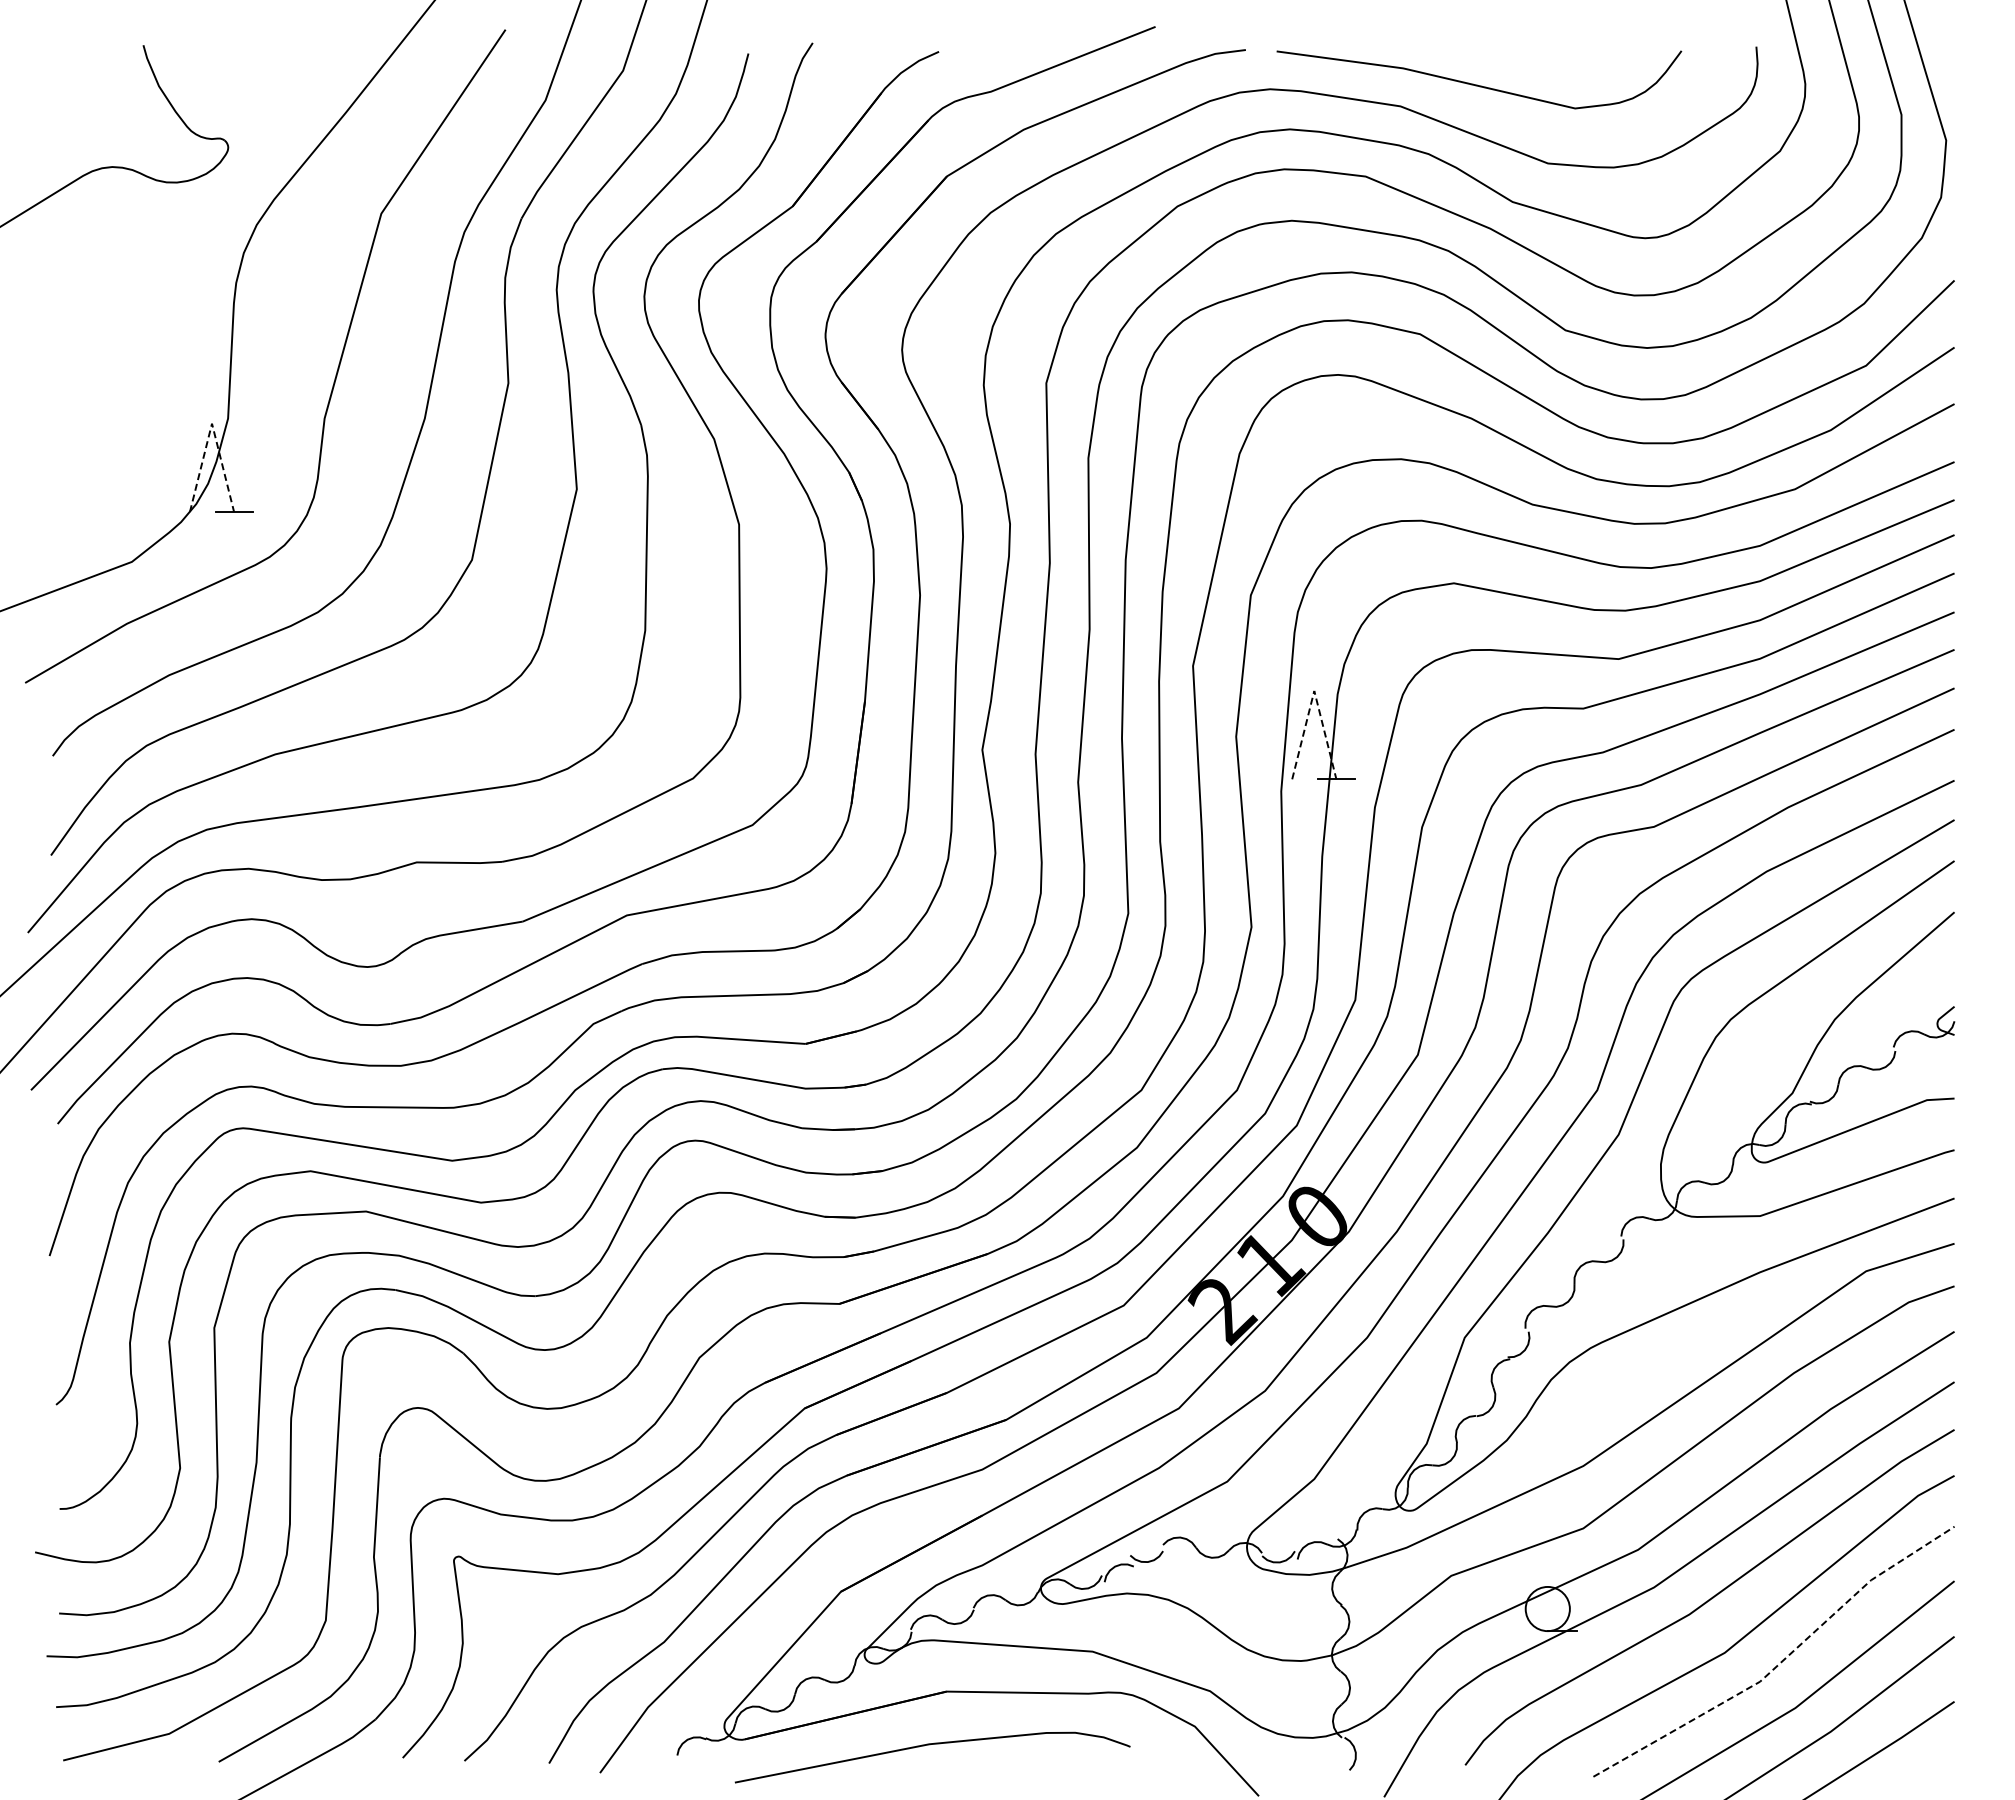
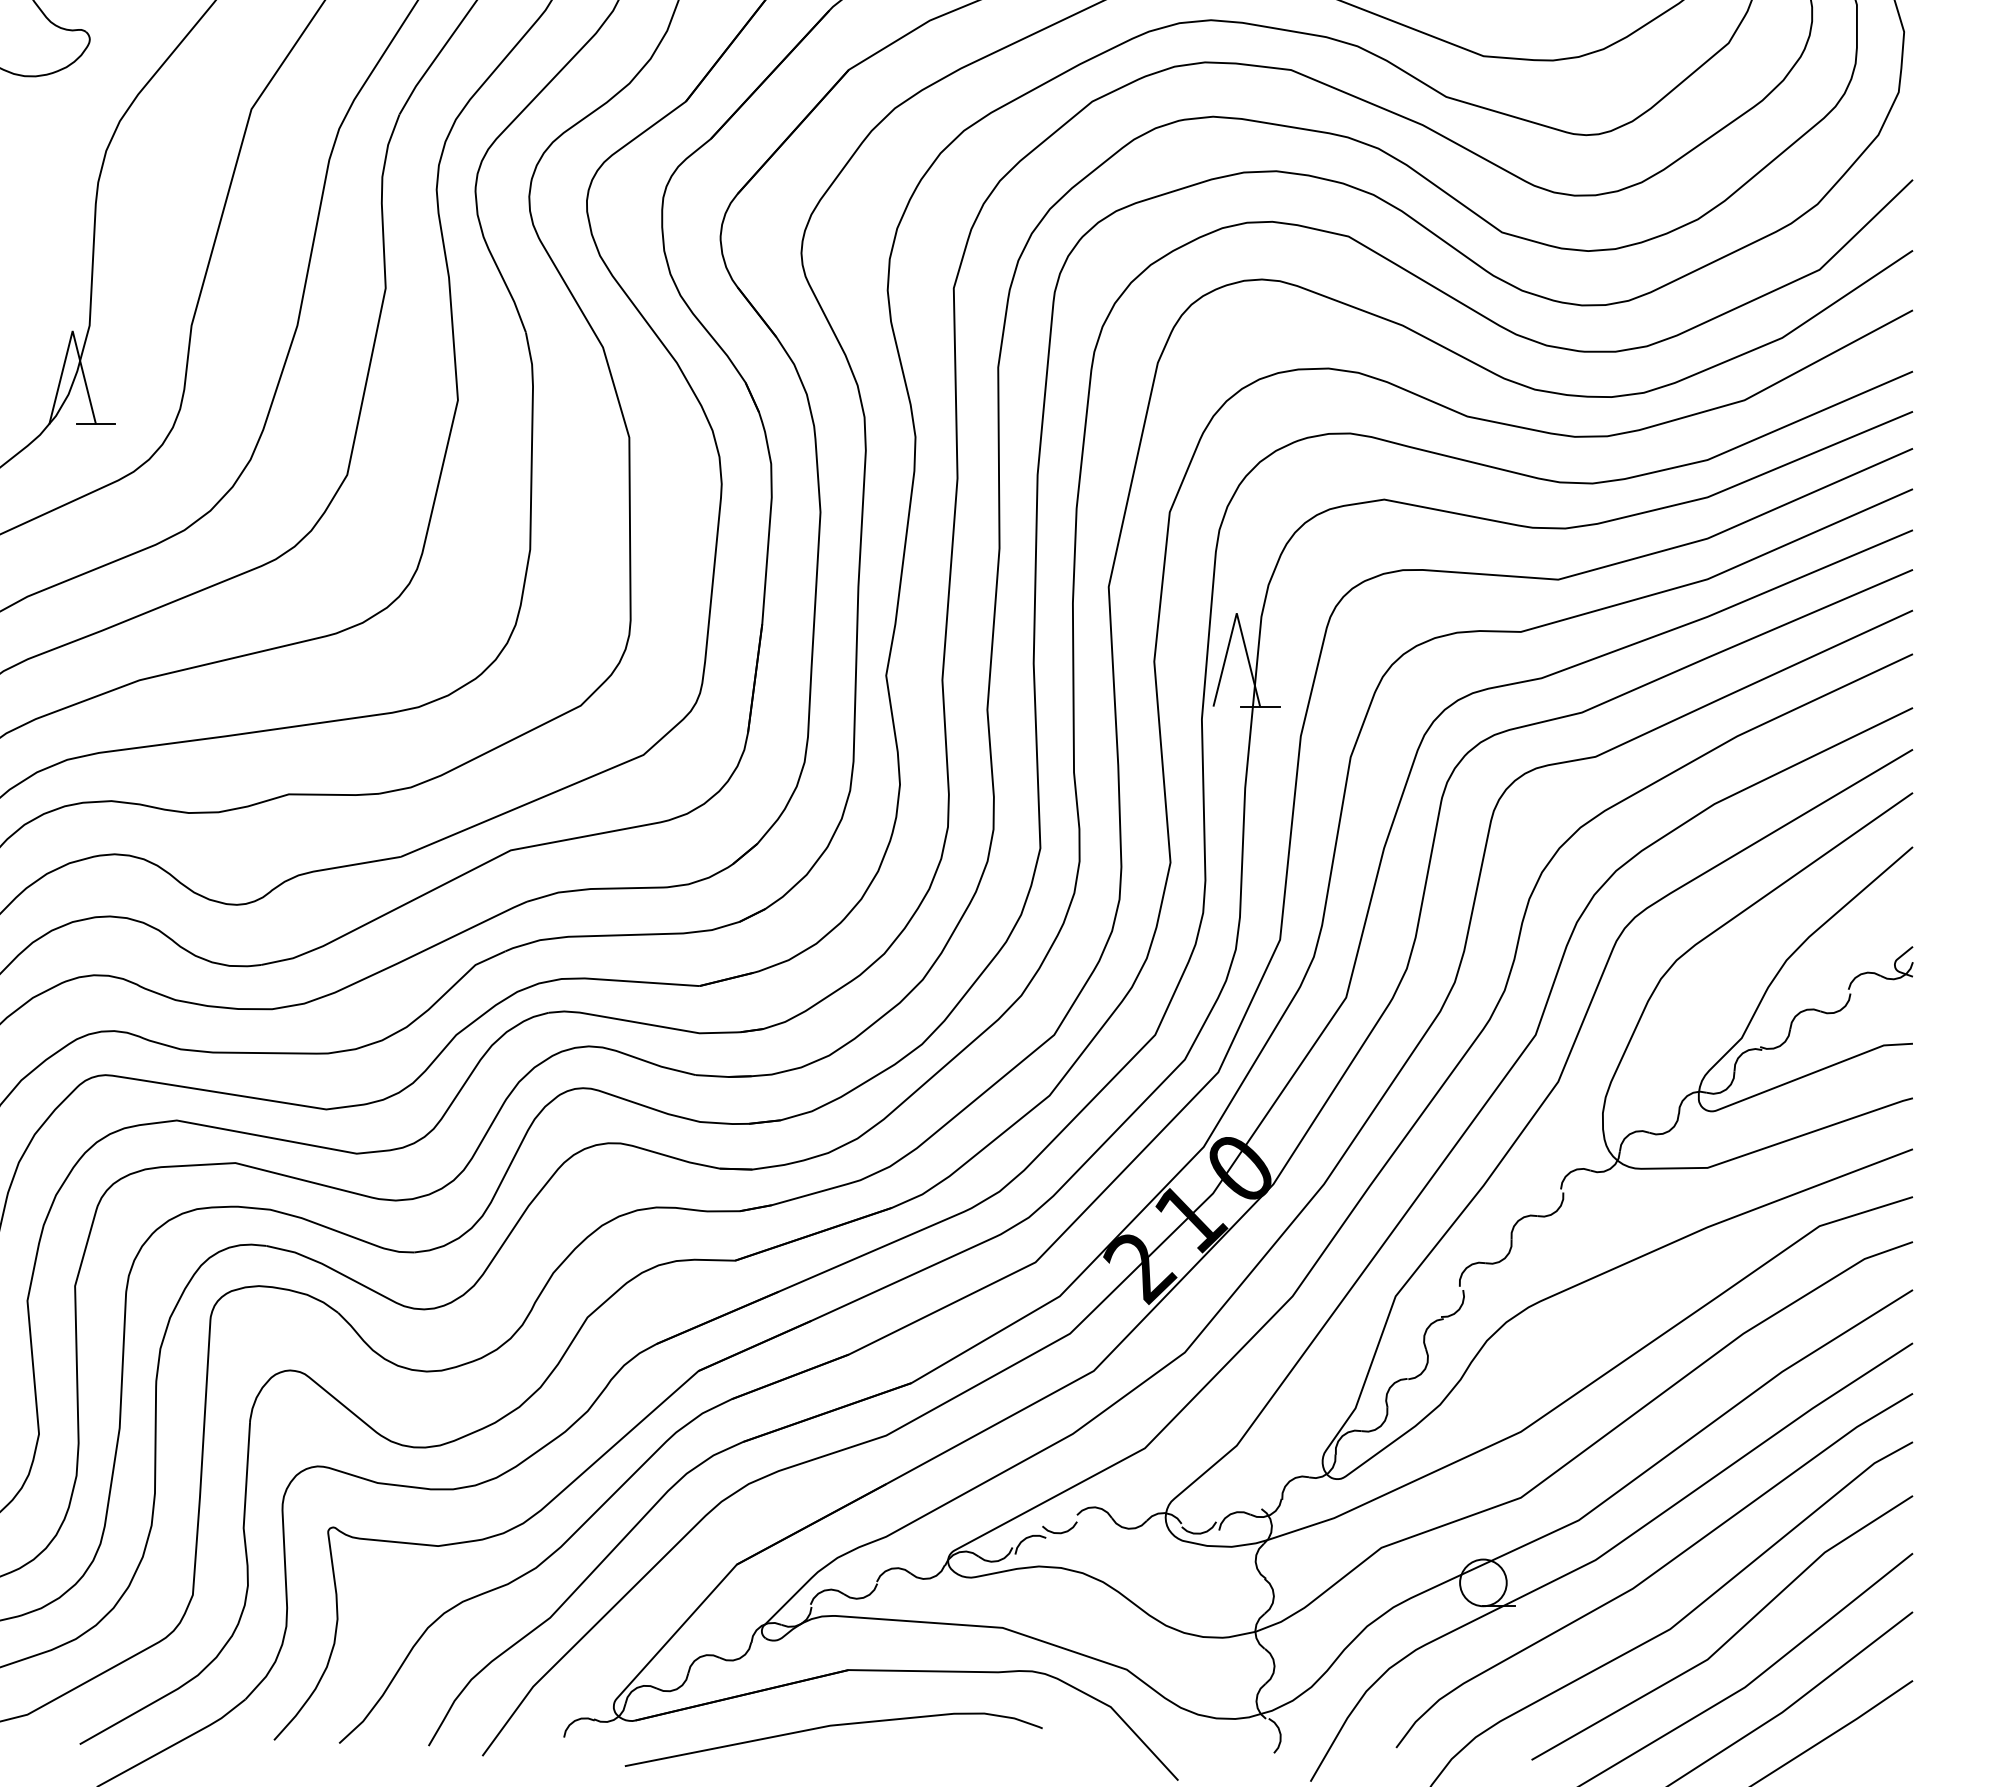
line: (212, 423) -> (73, 330), dashed -> solid
line: (1314, 690) -> (1237, 612), dashed -> solid
line: (1782, 1661) -> (1731, 1638), dashed -> solid

